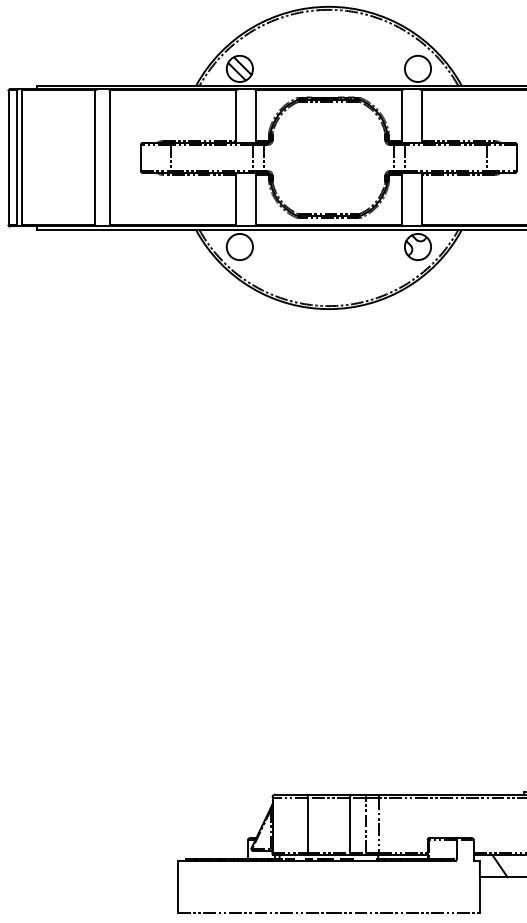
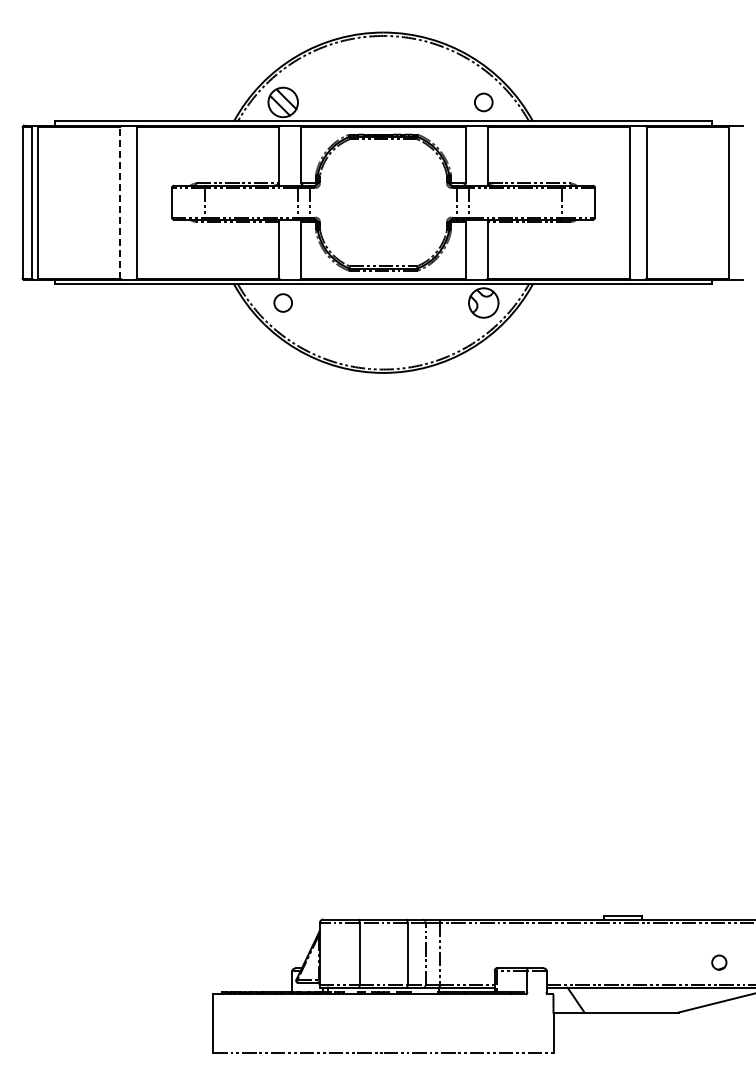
circle: (417, 68) -> (483, 102), size x0.6
line: (95, 157) -> (120, 202), solid -> dashed
circle: (239, 246) -> (282, 302), size x0.6

